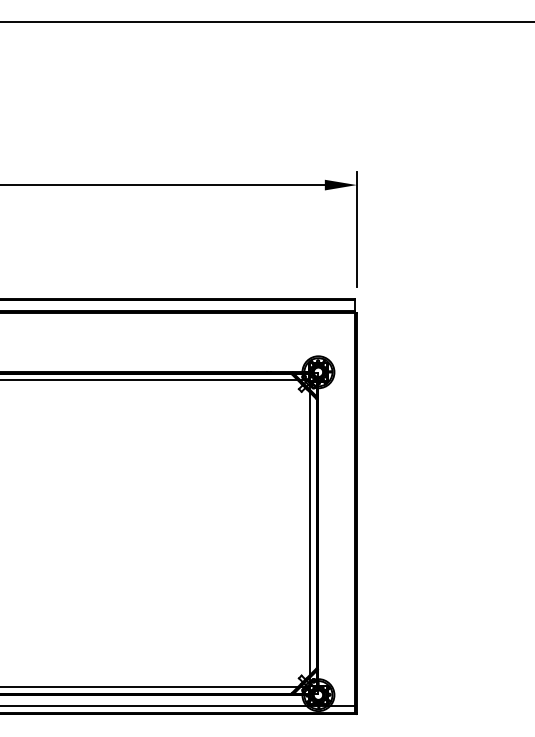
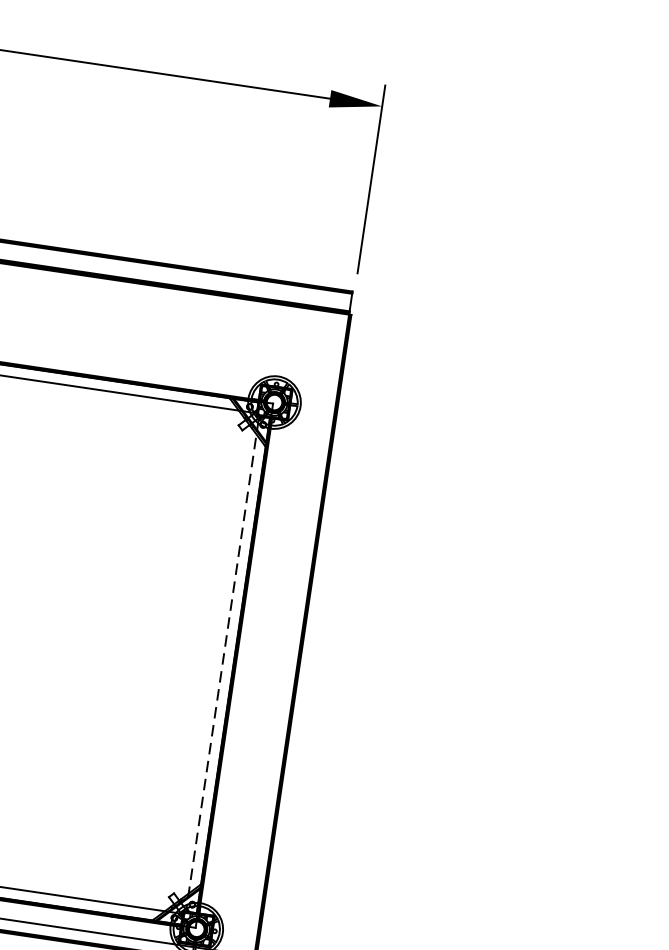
line: (310, 533) -> (222, 663), solid -> dashed

